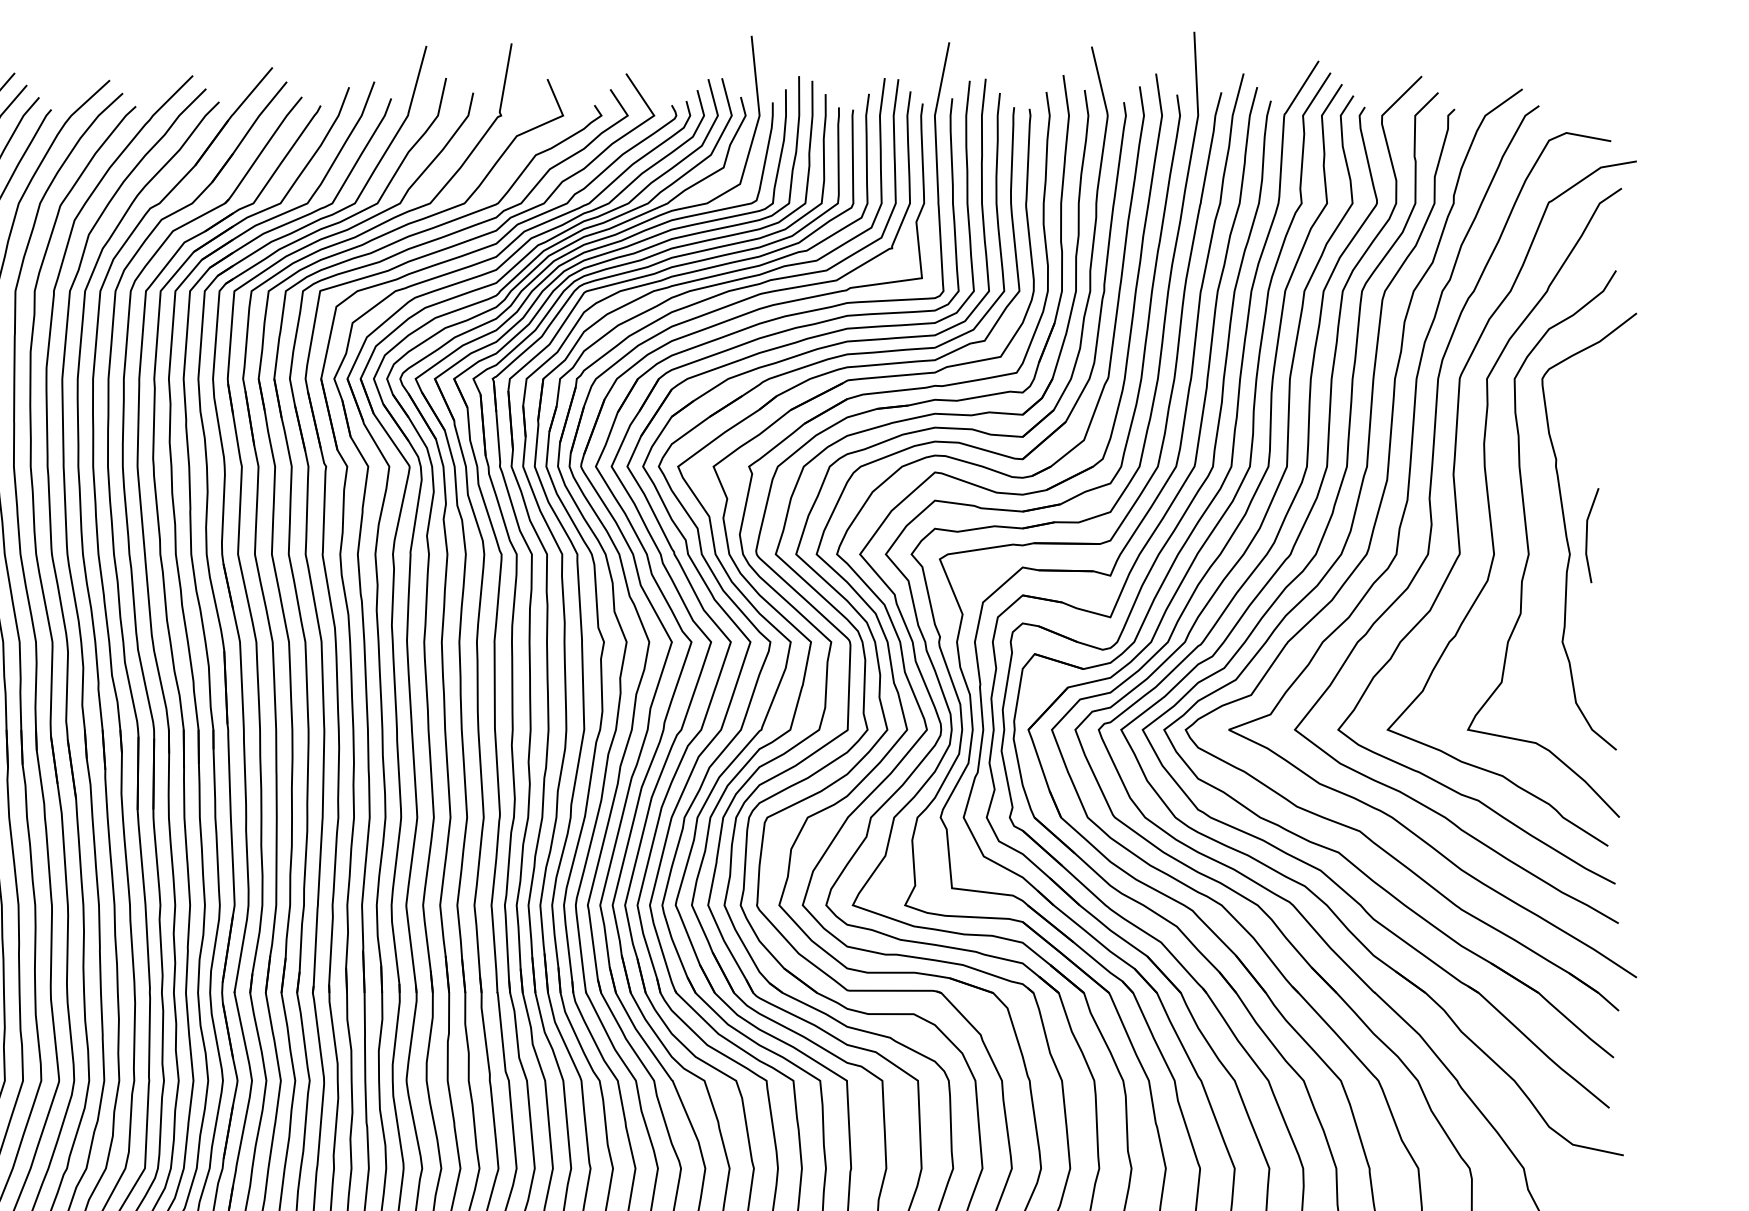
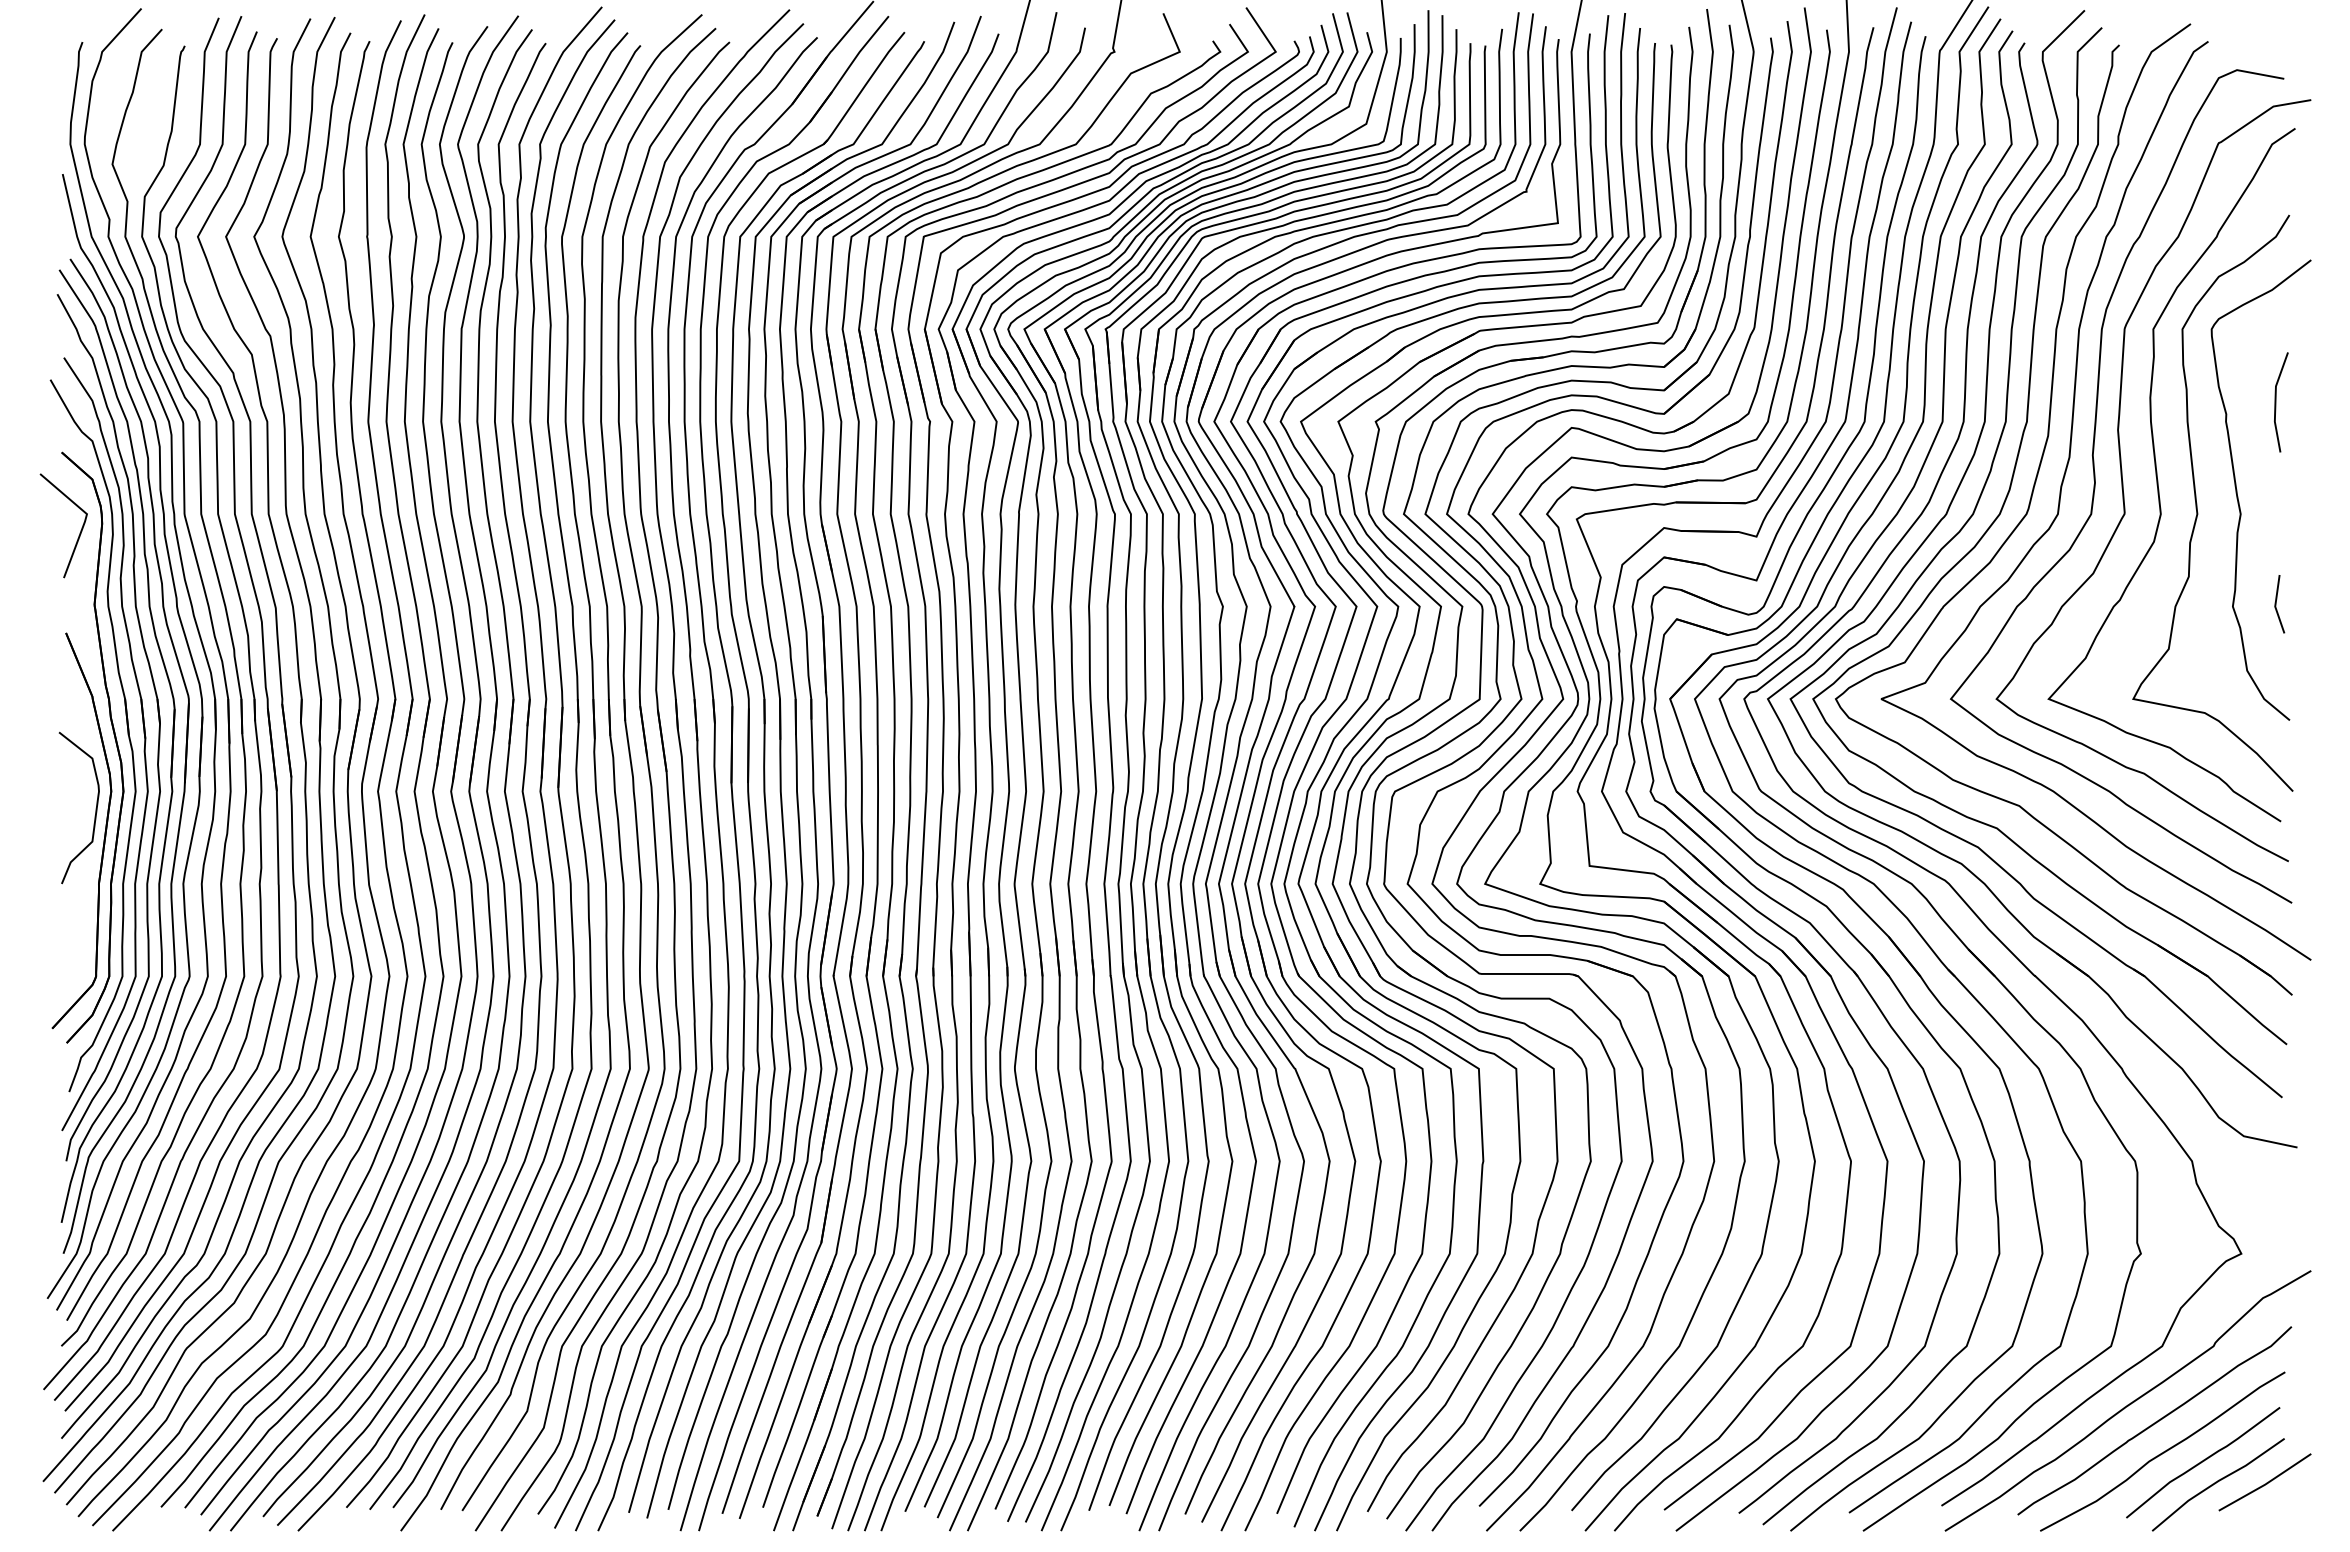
line: (1587, 535) -> (2276, 402), moved
line: (1603, 640) -> (2276, 604), added

